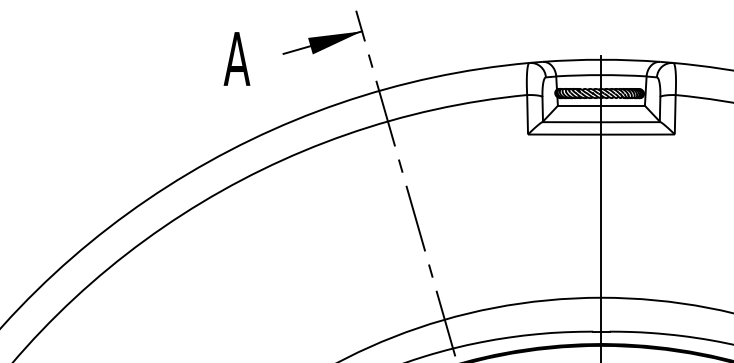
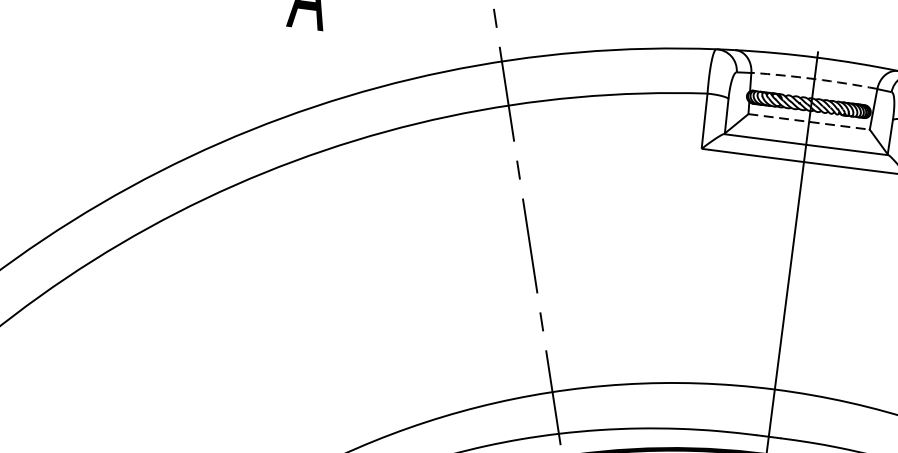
arc: (601, 75) -> (814, 79), solid -> dashed
line: (601, 105) -> (809, 121), solid -> dashed

